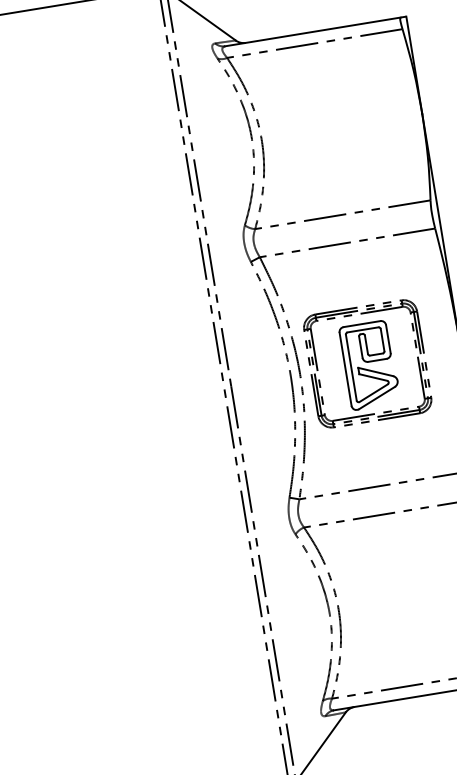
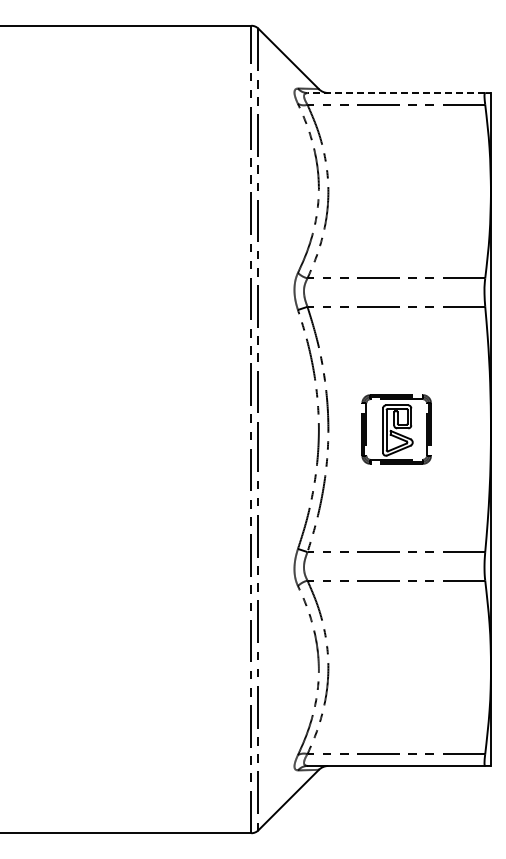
line: (313, 32) -> (396, 93), solid -> dashed
part: (367, 363) -> (396, 429), size x0.6

